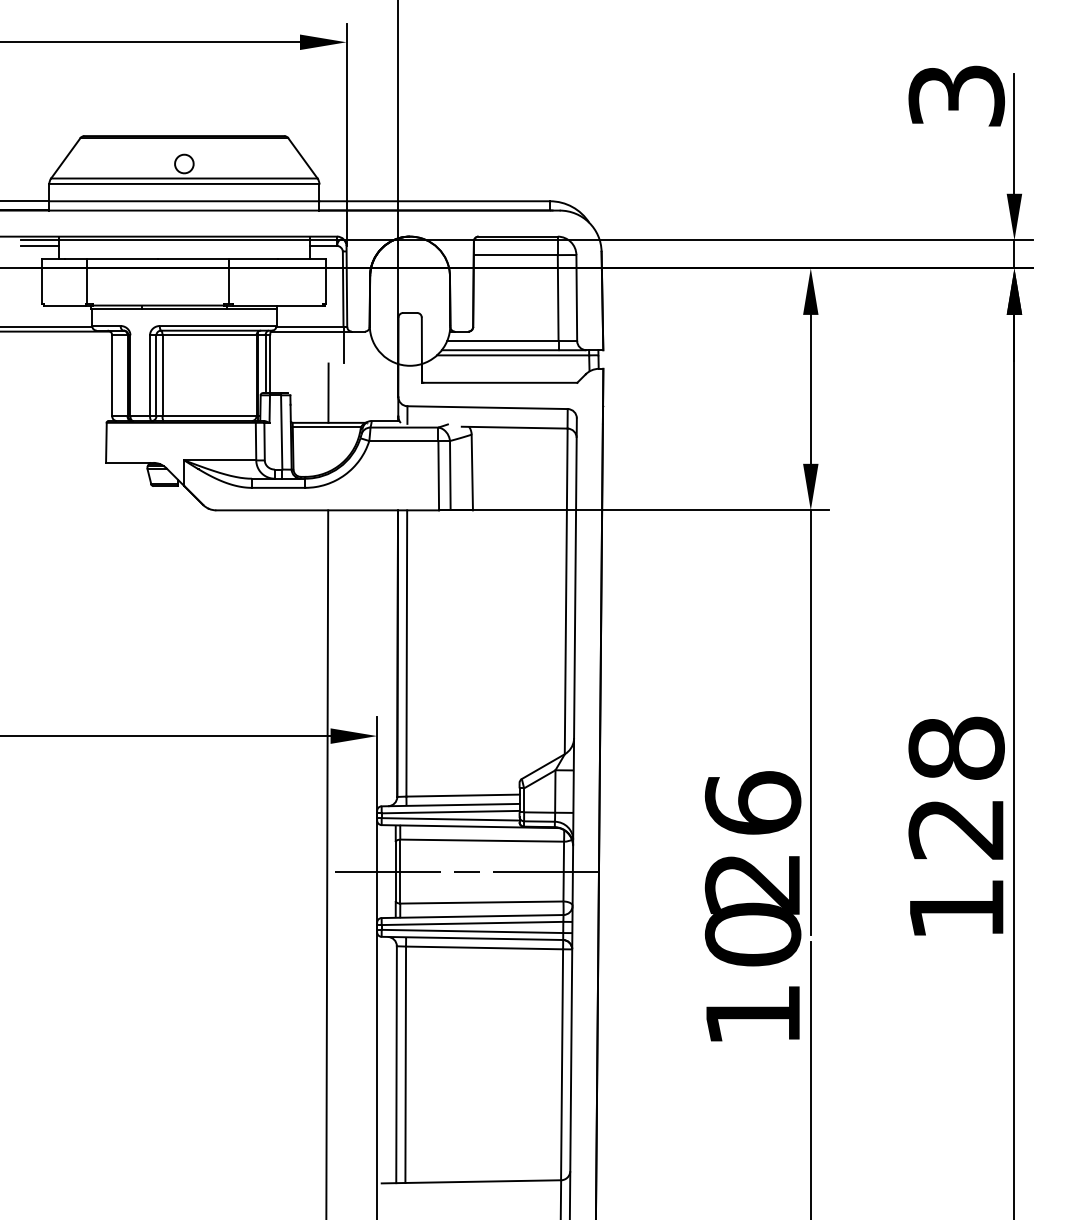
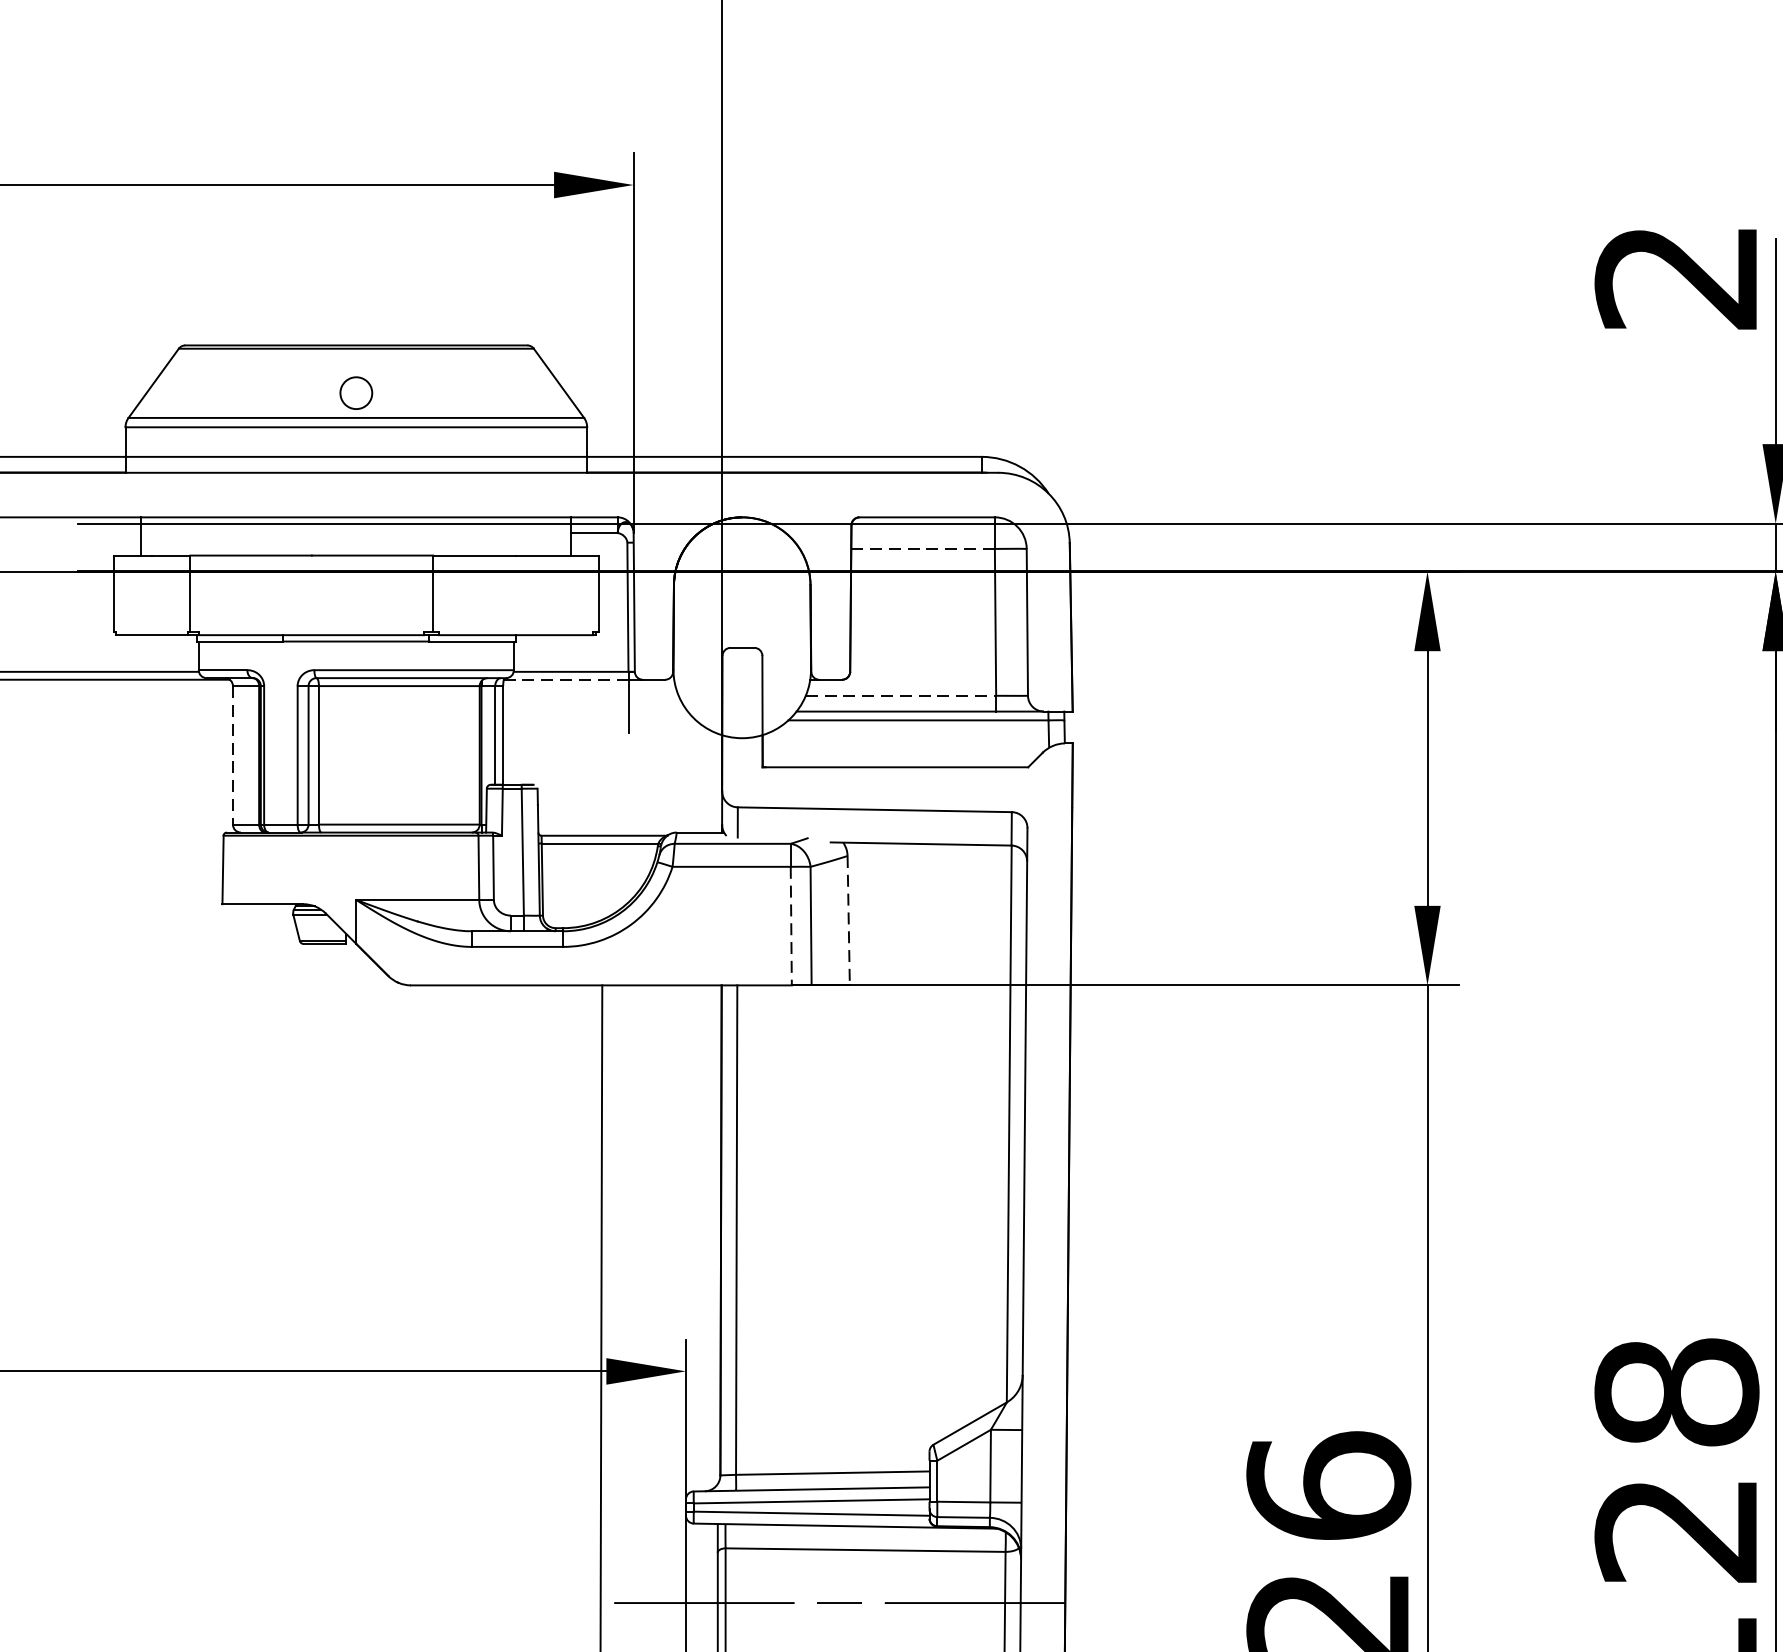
text: (956, 95) -> (1676, 276), 3 -> 2
line: (39, 245) -> (108, 532), removed
line: (515, 255) -> (922, 549), solid -> dashed
line: (306, 331) -> (565, 679), solid -> dashed
line: (502, 341) -> (900, 696), solid -> dashed
line: (112, 376) -> (233, 756), solid -> dashed
line: (328, 392) -> (602, 783), removed
line: (472, 472) -> (849, 920), solid -> dashed
line: (438, 475) -> (790, 925), solid -> dashed

